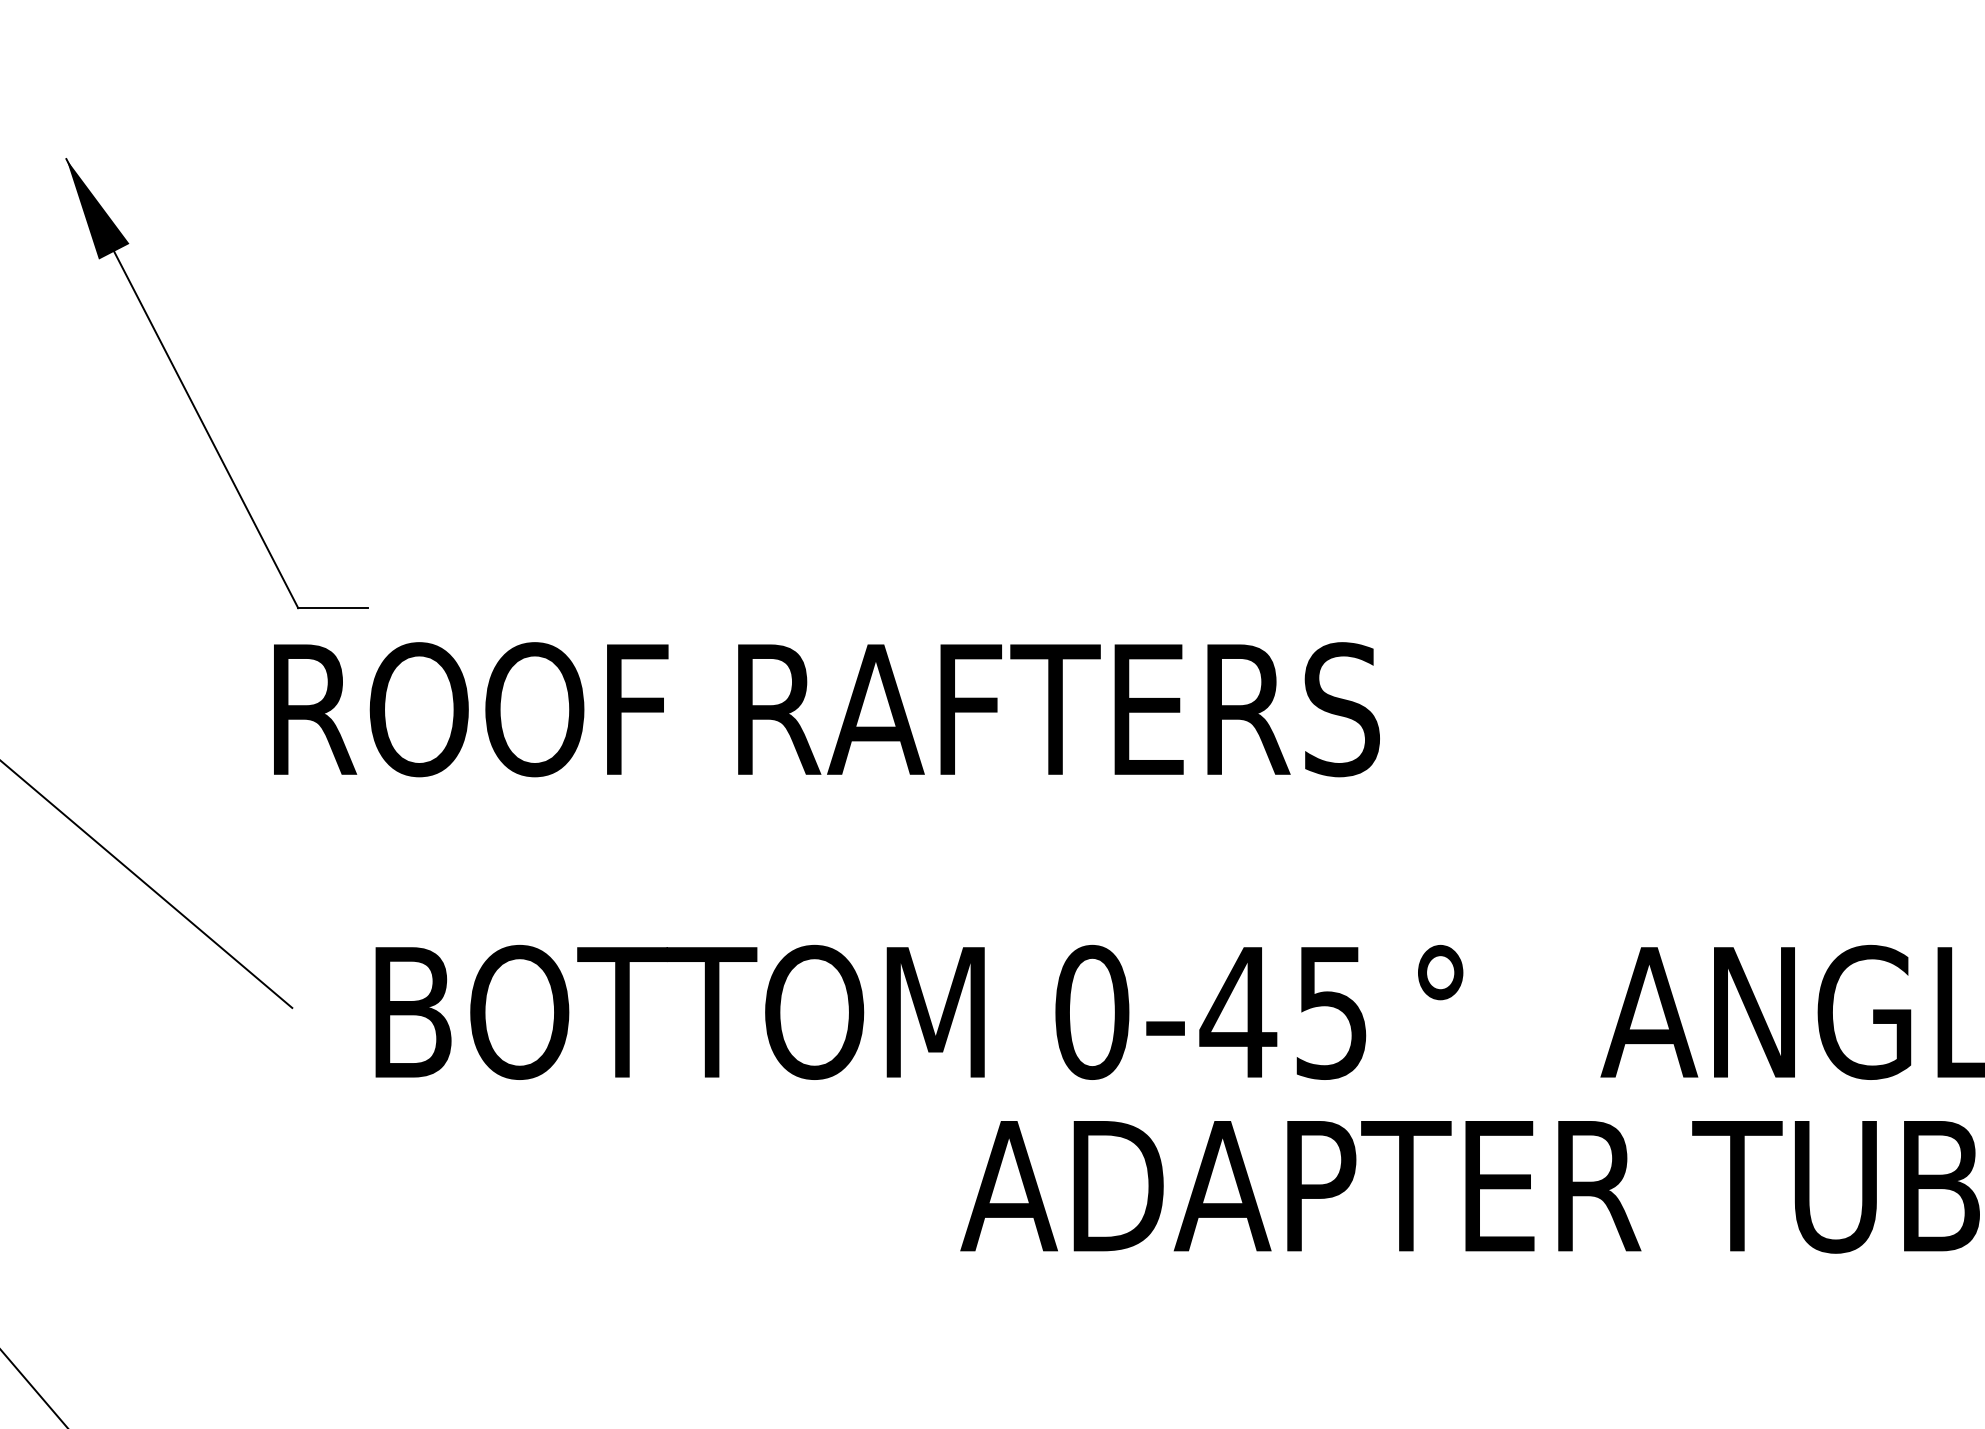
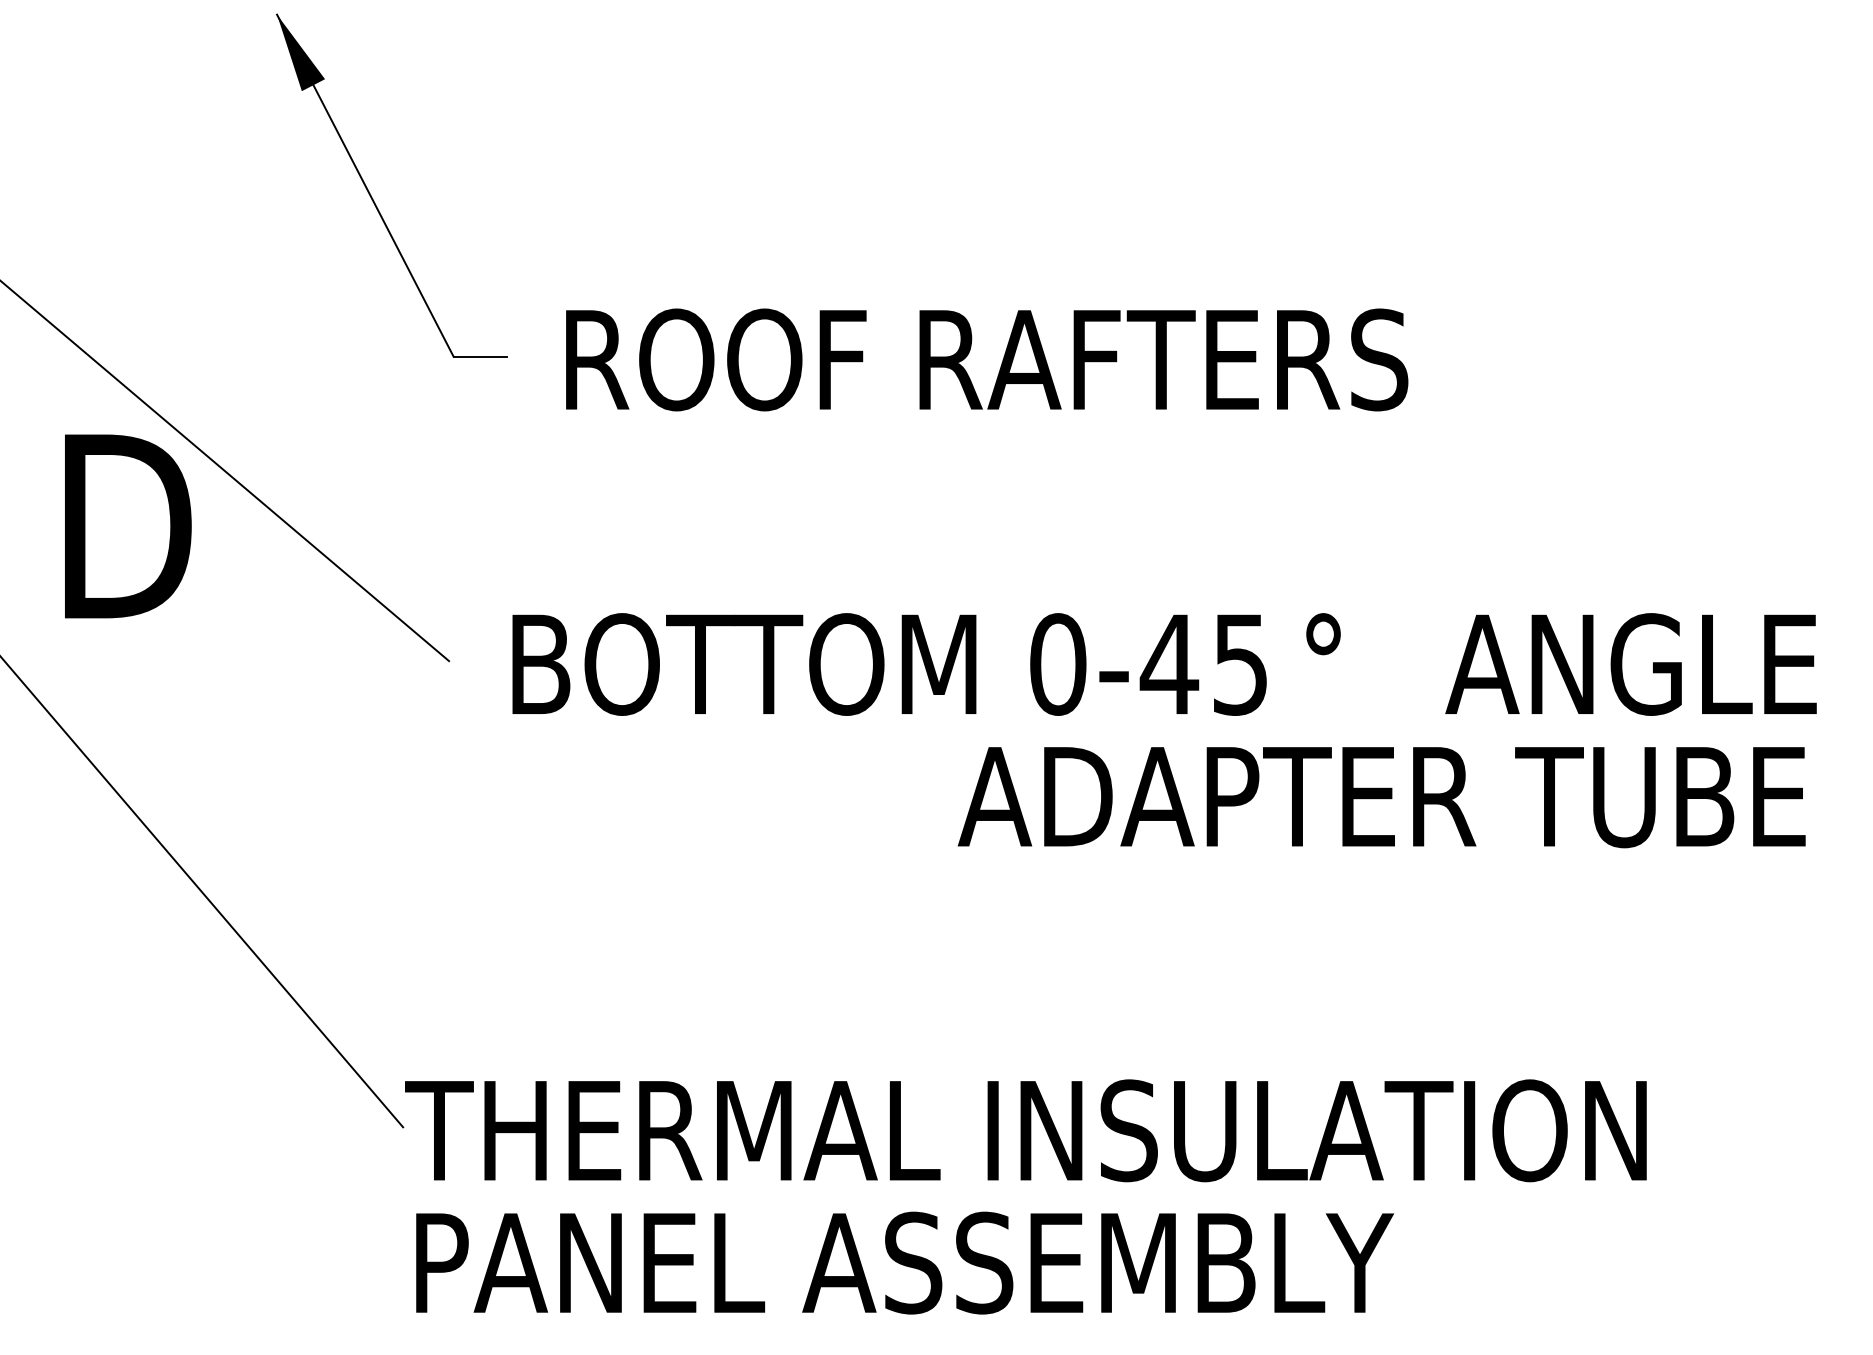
text: (827, 709) -> (987, 359), moved

